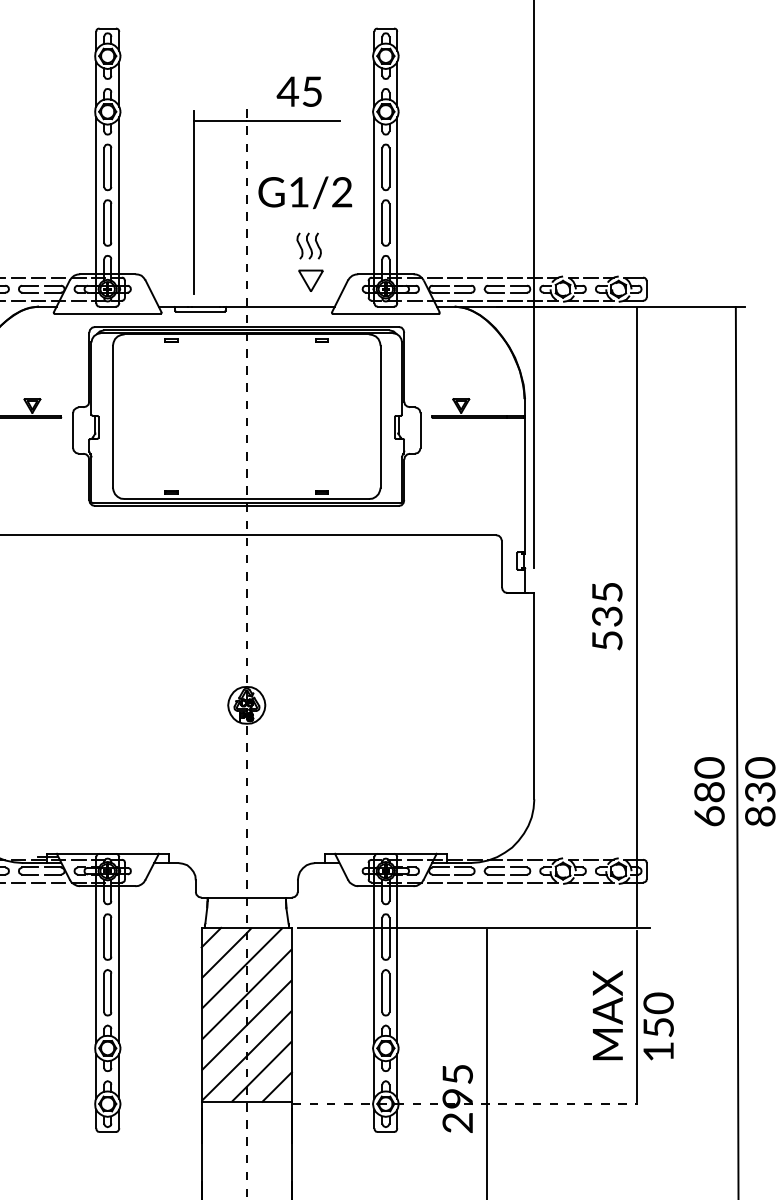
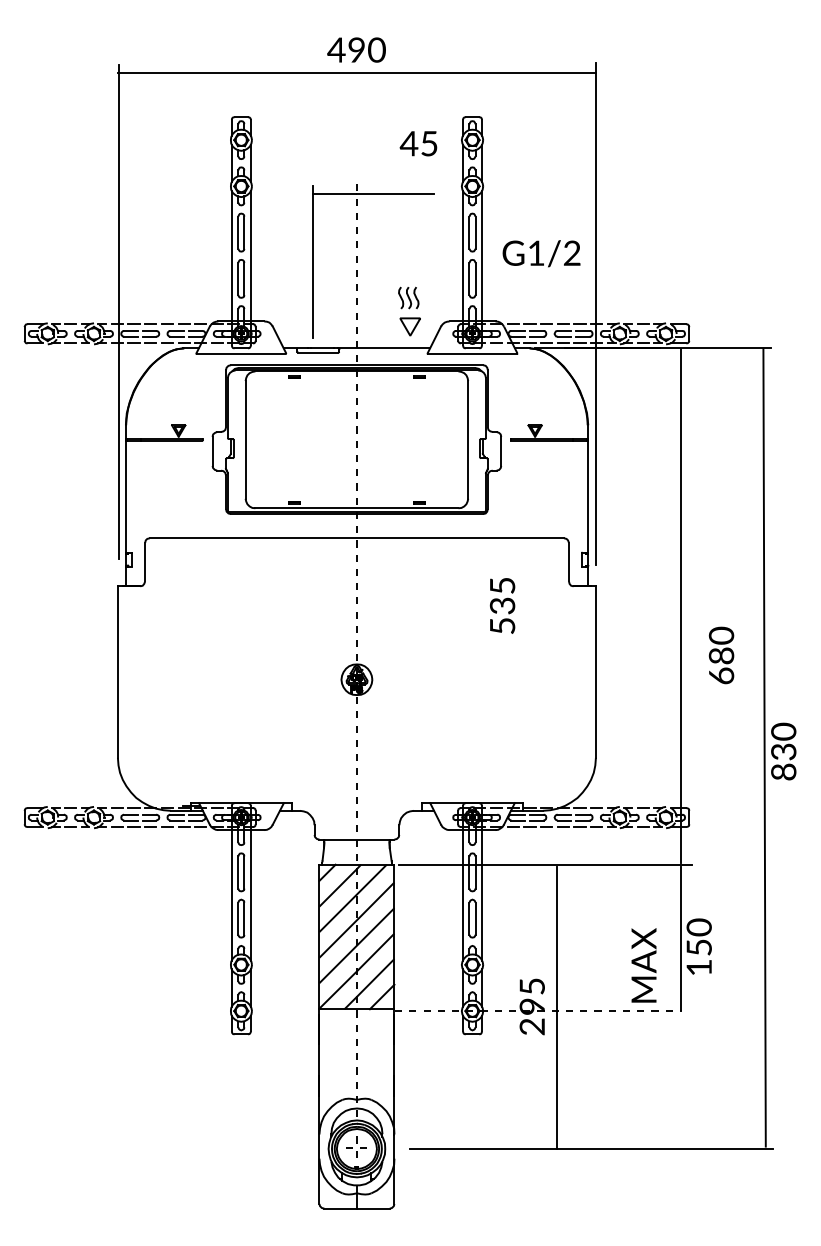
text: (299, 91) -> (418, 143), moved
text: (305, 192) -> (541, 253), moved
text: (607, 616) -> (502, 605), moved
text: (709, 791) -> (721, 655), moved
text: (607, 1015) -> (643, 965), moved

